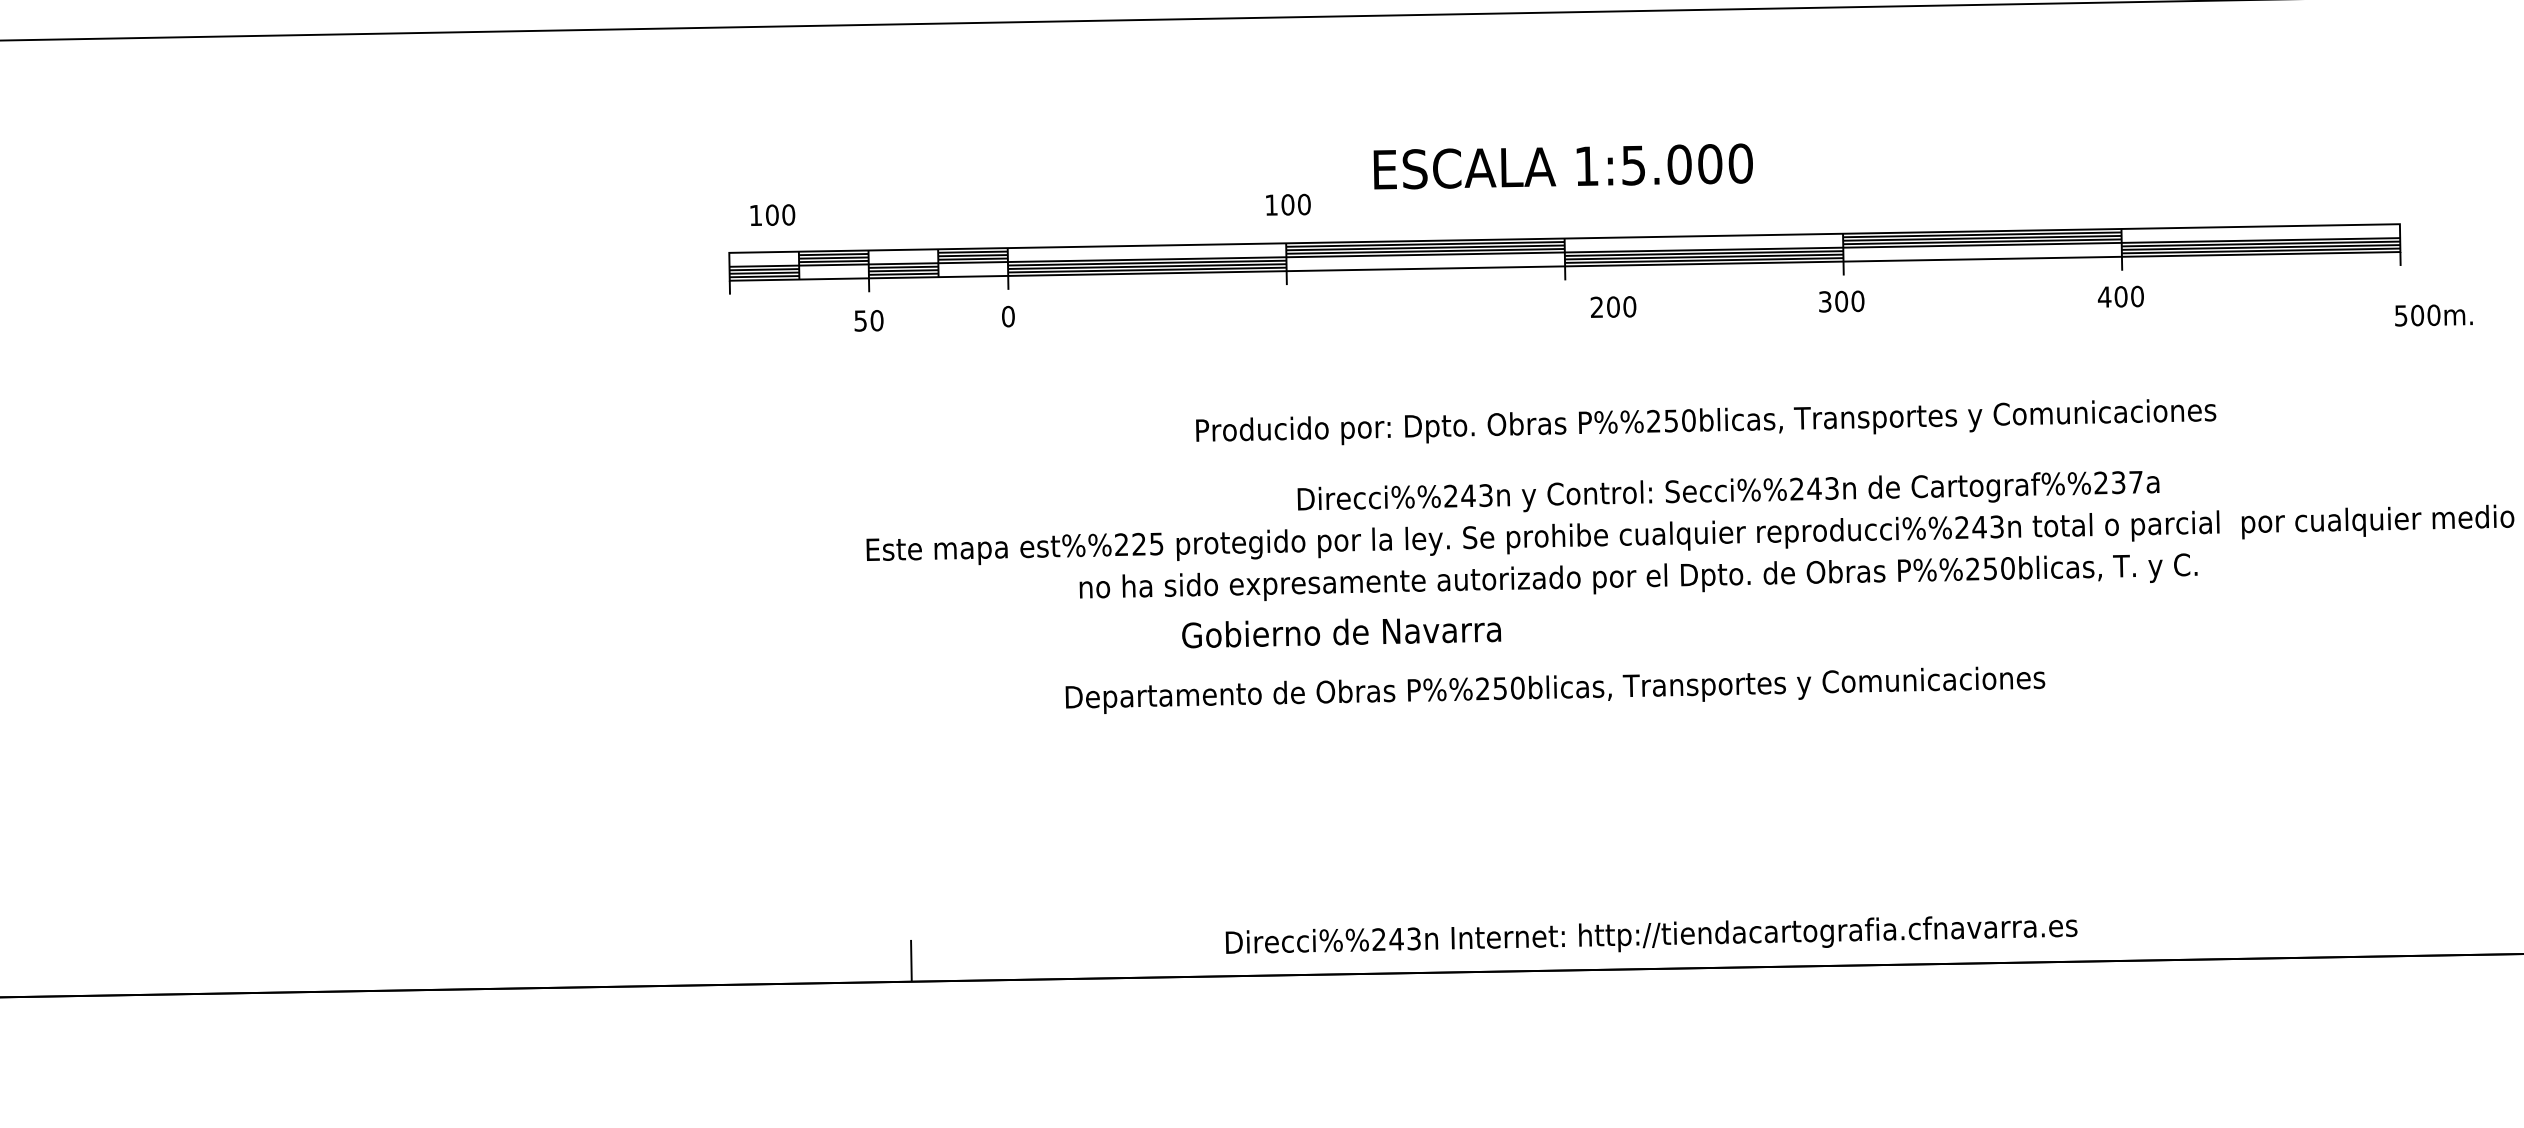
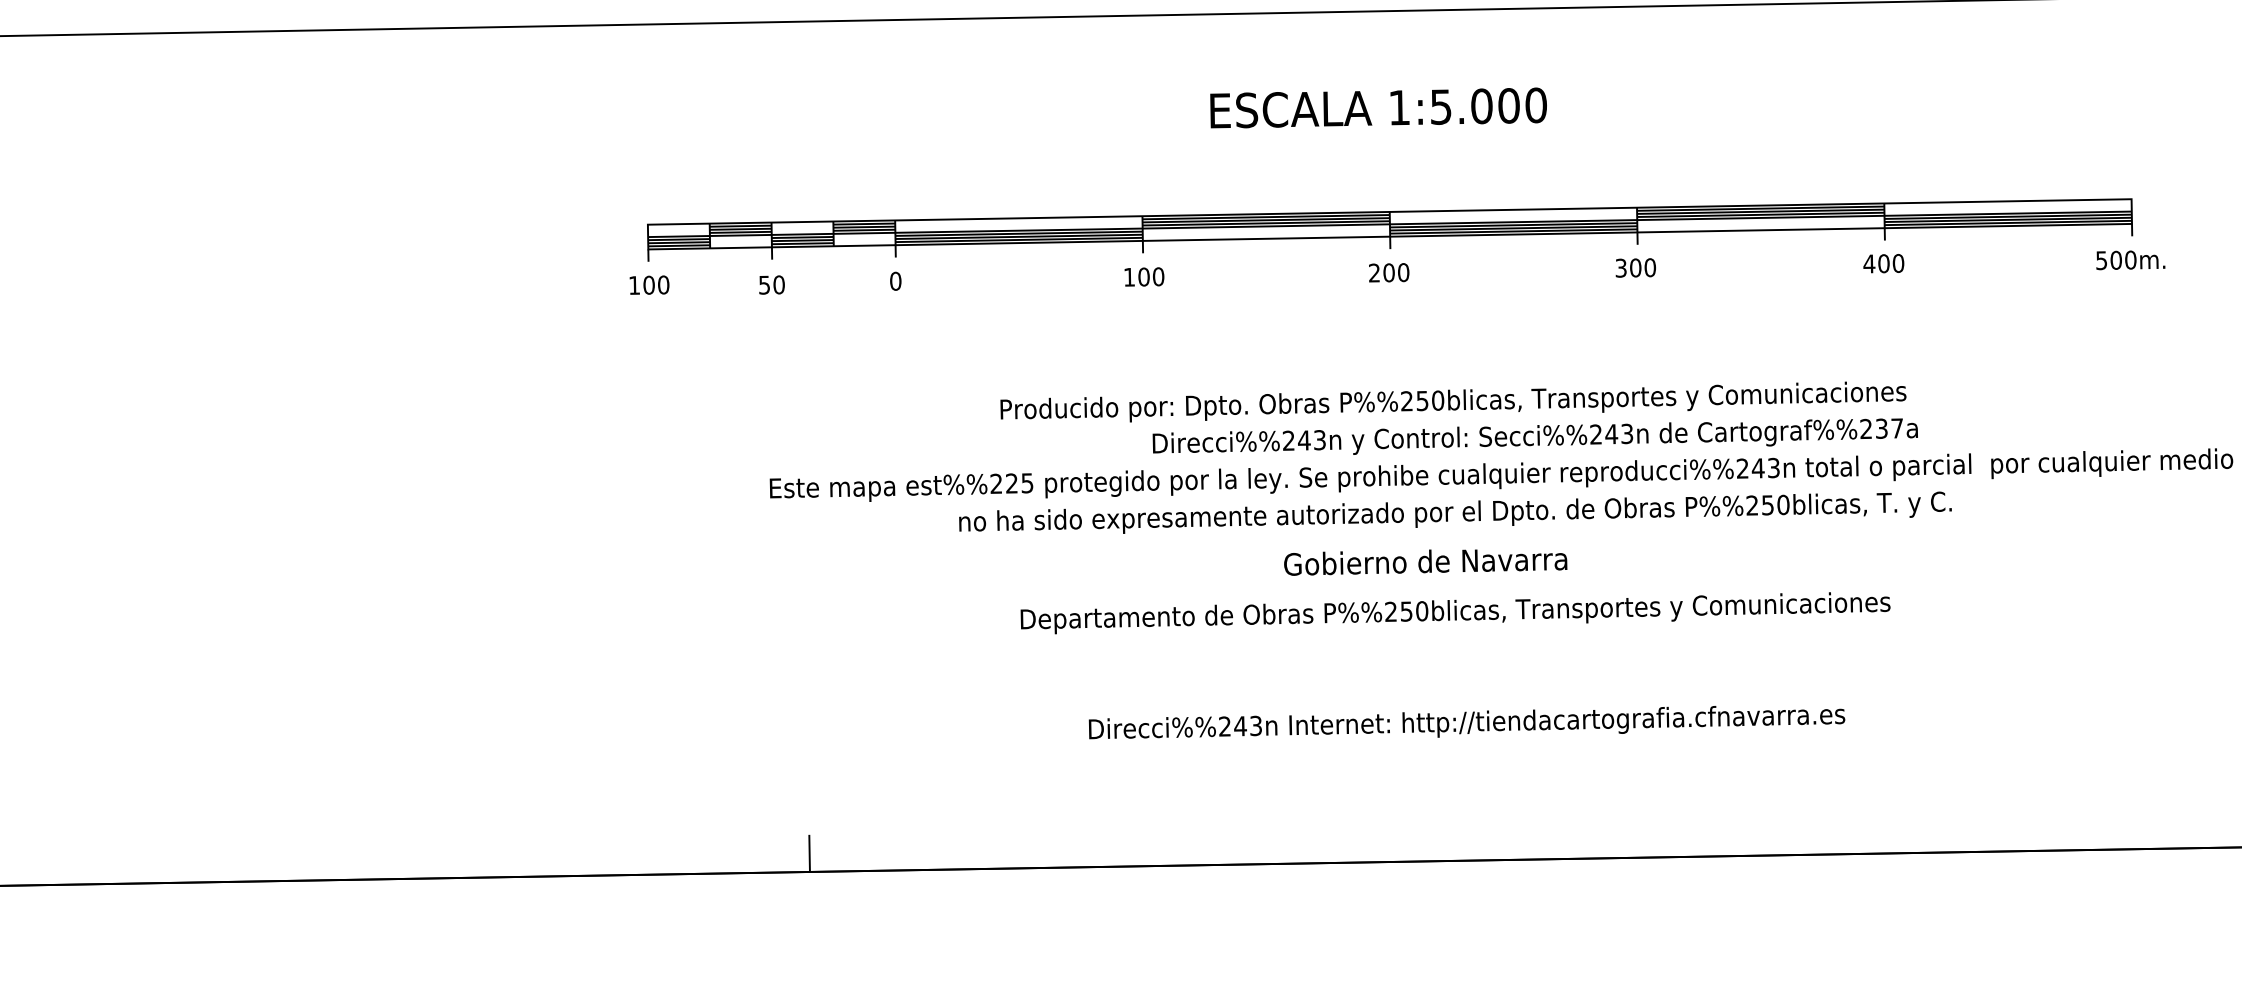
text: (1563, 165) -> (1378, 107), moved
text: (1288, 204) -> (1144, 276), moved
text: (772, 214) -> (649, 284), moved
text: (1613, 306) -> (1389, 272), moved
text: (2433, 315) -> (2130, 260), moved
text: (1706, 421) -> (1453, 401), moved
text: (1341, 633) -> (1425, 562), moved
text: (1555, 690) -> (1455, 613), moved
text: (1651, 935) -> (1466, 722), moved

